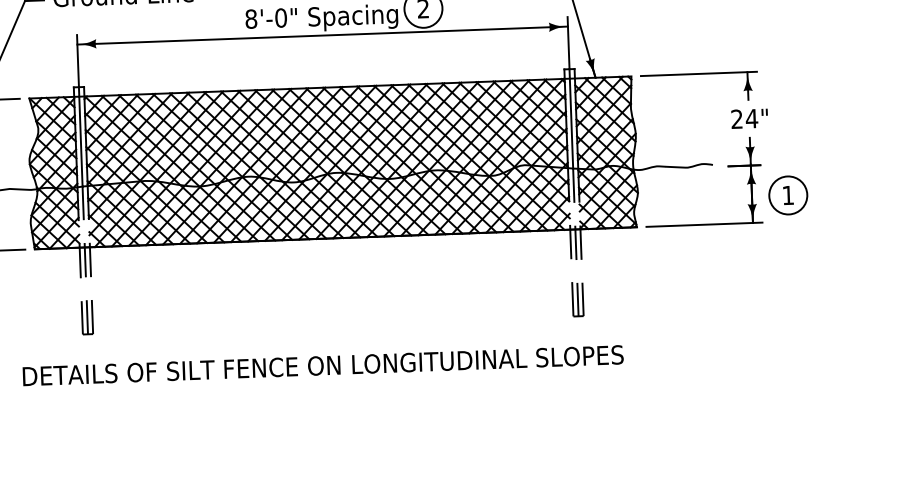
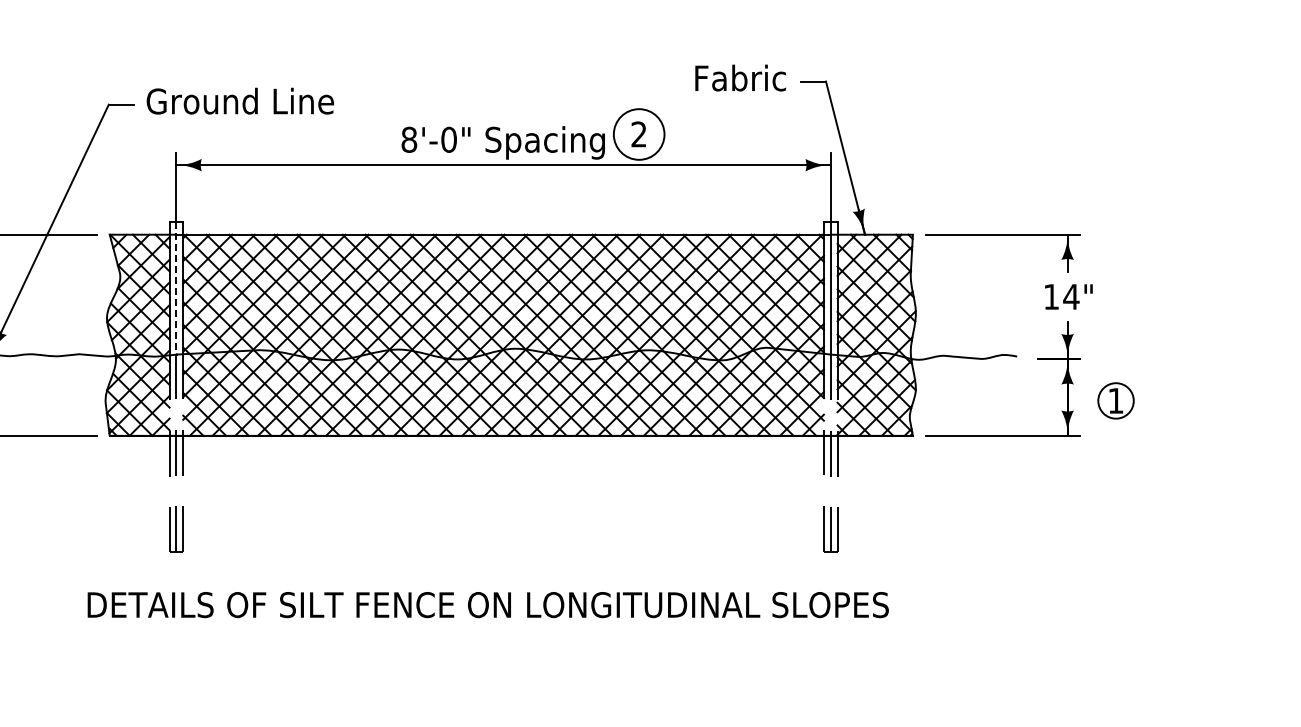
text: (737, 118) -> (1051, 296), 24" -> 14"
line: (80, 136) -> (176, 287), solid -> dashed
circle: (787, 195) -> (1115, 400), size x0.7

